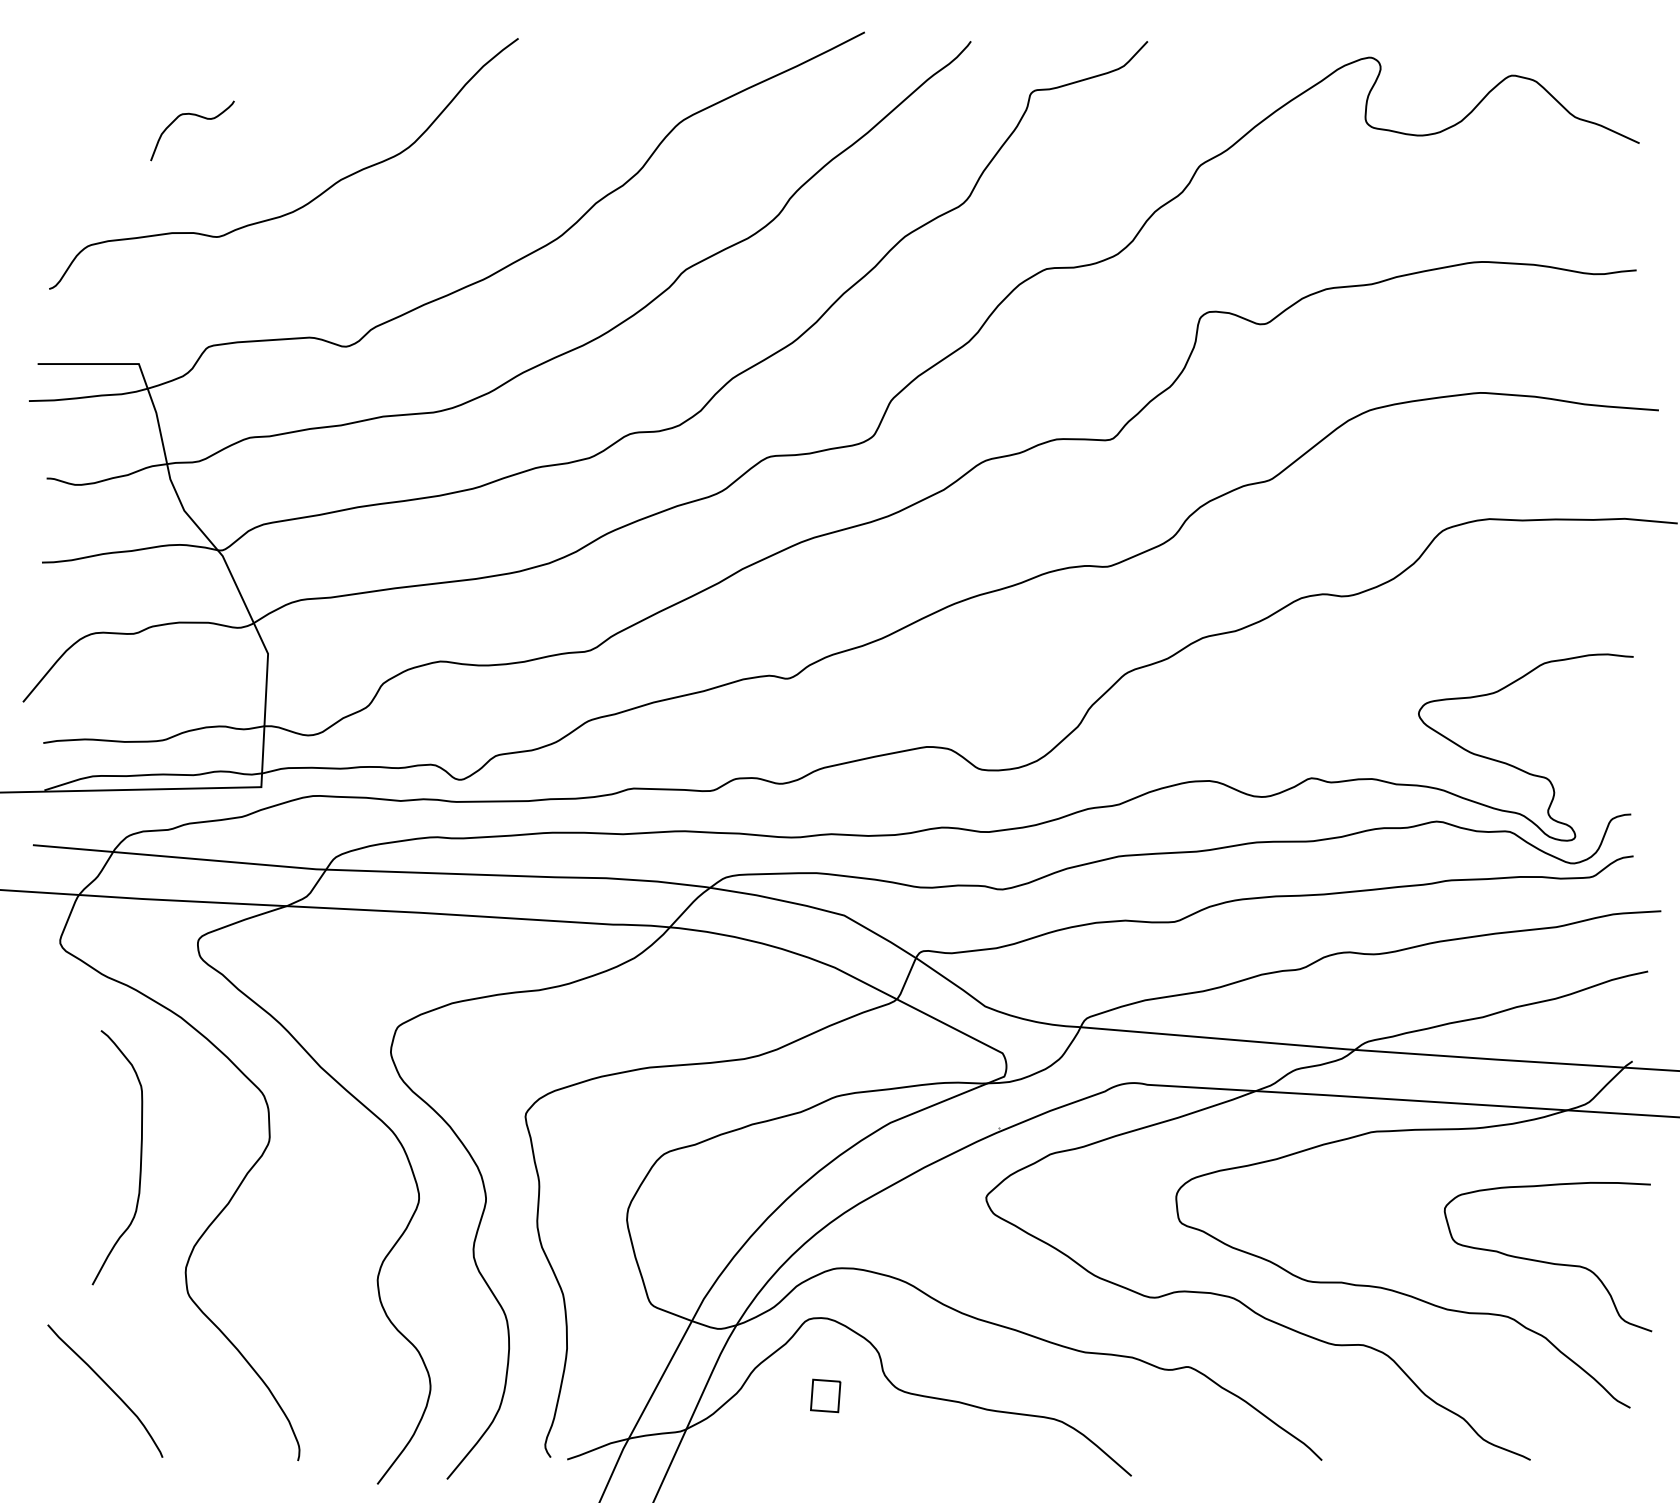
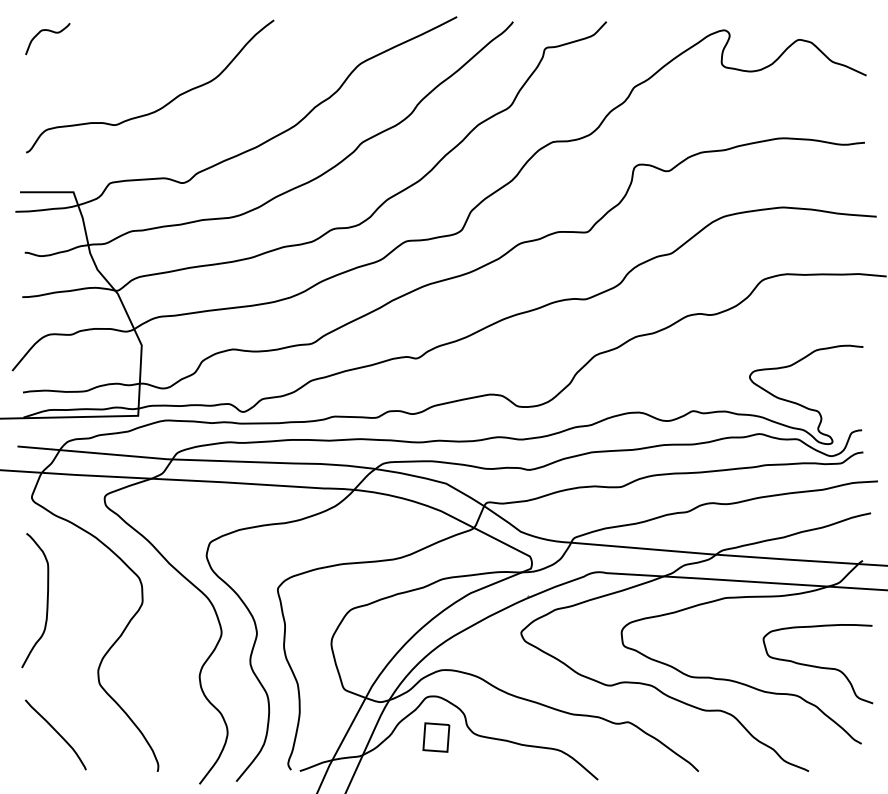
curve: (191, 116) -> (47, 31), moved
curve: (138, 1157) -> (46, 600), moved
part: (825, 1395) -> (436, 737), size x1.67

